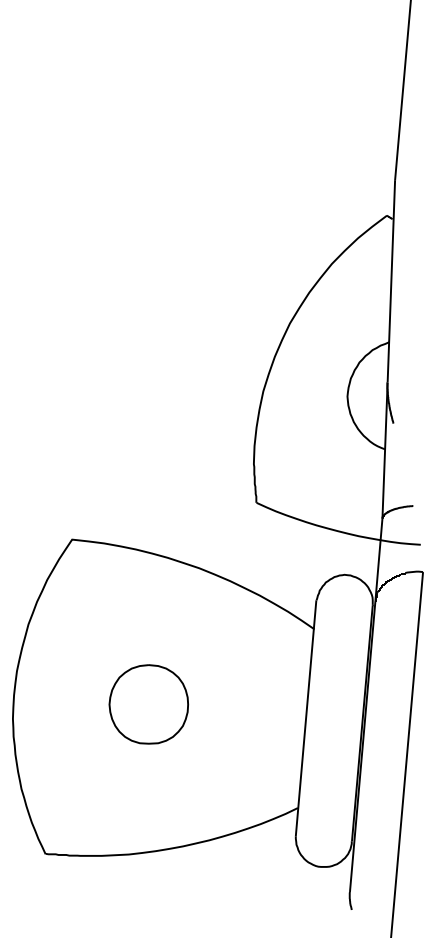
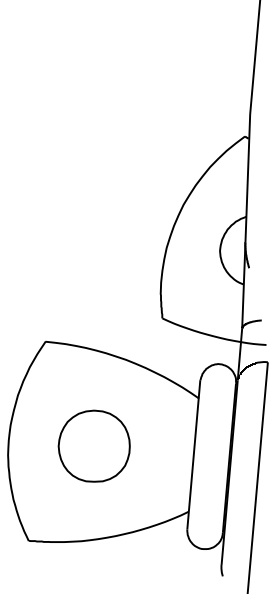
part: (147, 703) -> (93, 445), size x1.43

